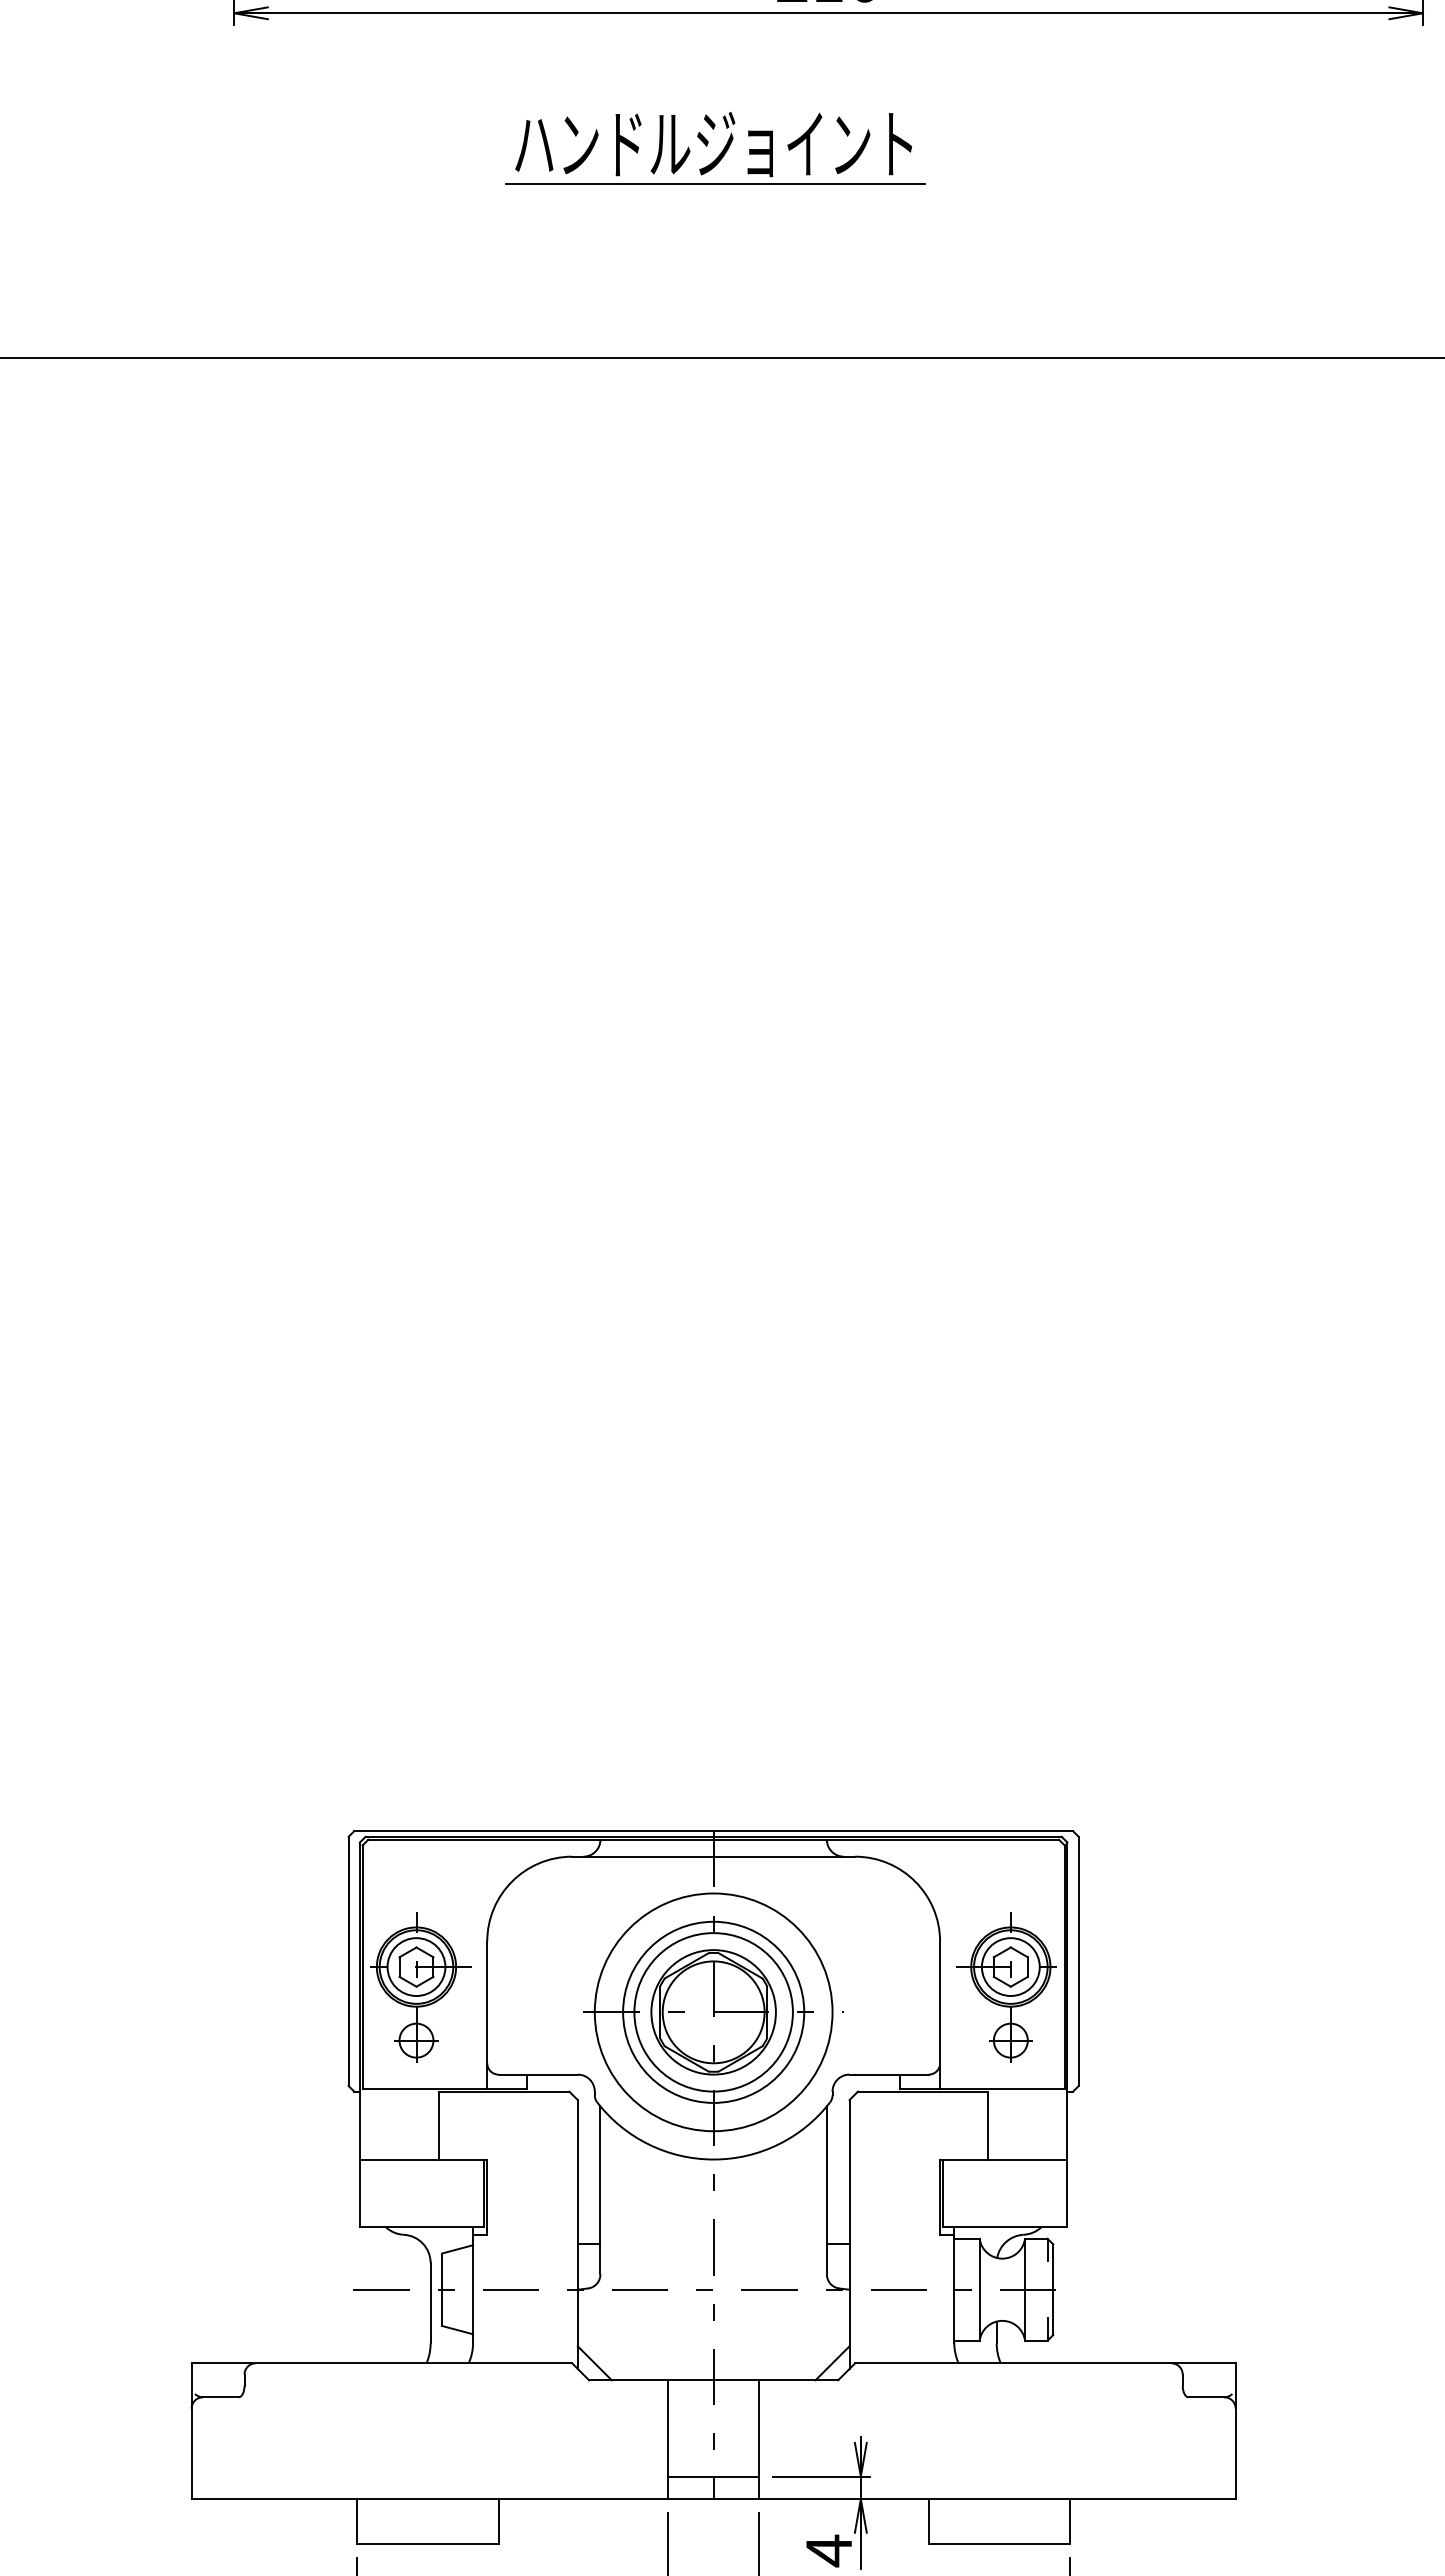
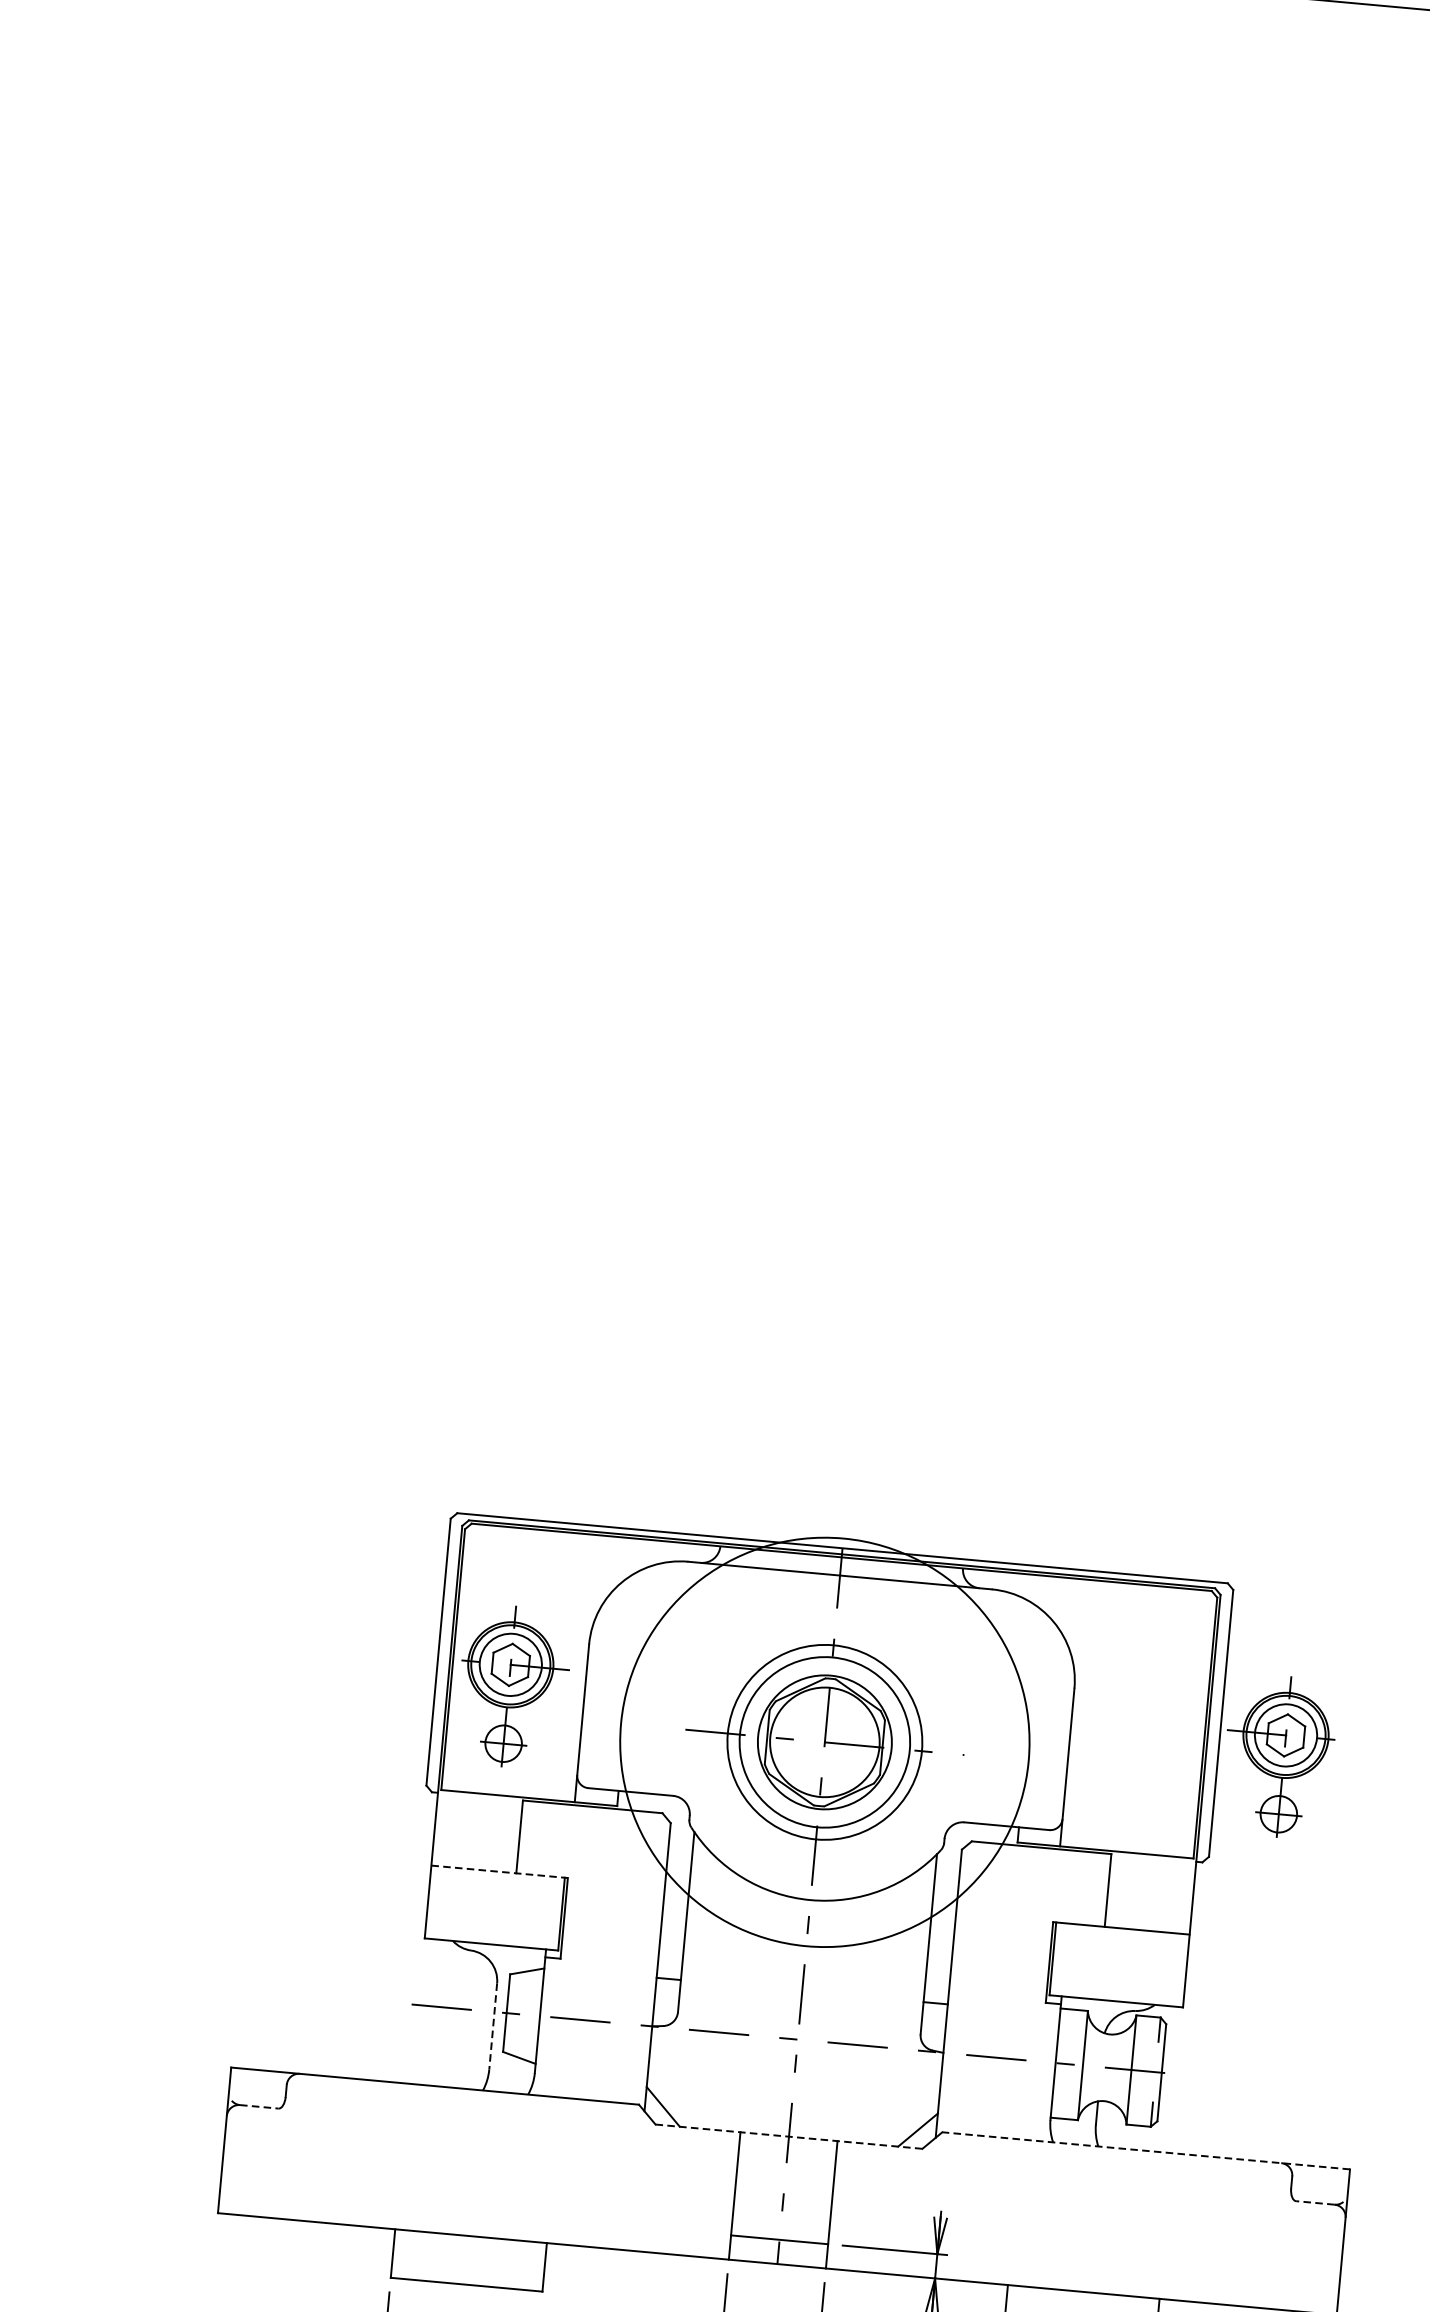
part: (1006, 1987) -> (1279, 1756), moved
circle: (713, 2012) -> (824, 1742), size x1.6
line: (423, 2159) -> (499, 1871), solid -> dashed
line: (430, 2303) -> (493, 2026), solid -> dashed
line: (1044, 2363) -> (1145, 2150), solid -> dashed
line: (713, 2380) -> (788, 2136), solid -> dashed
line: (220, 2397) -> (258, 2107), solid -> dashed
line: (1206, 2397) -> (1315, 2203), solid -> dashed

